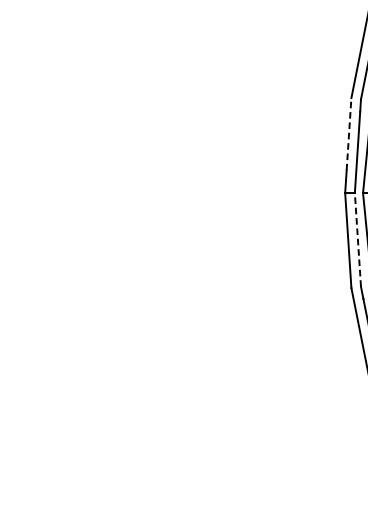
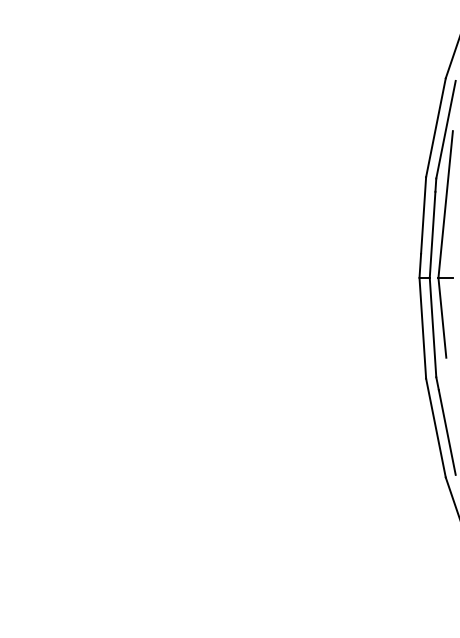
line: (348, 134) -> (423, 215), dashed -> solid
line: (358, 239) -> (433, 327), dashed -> solid

